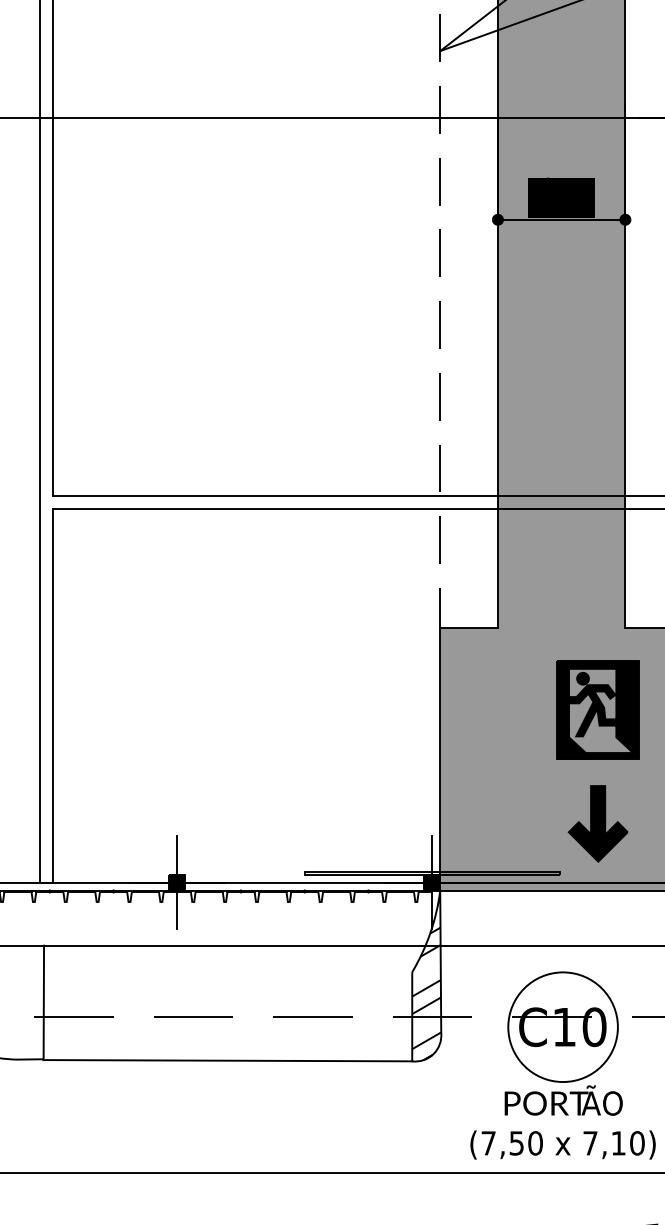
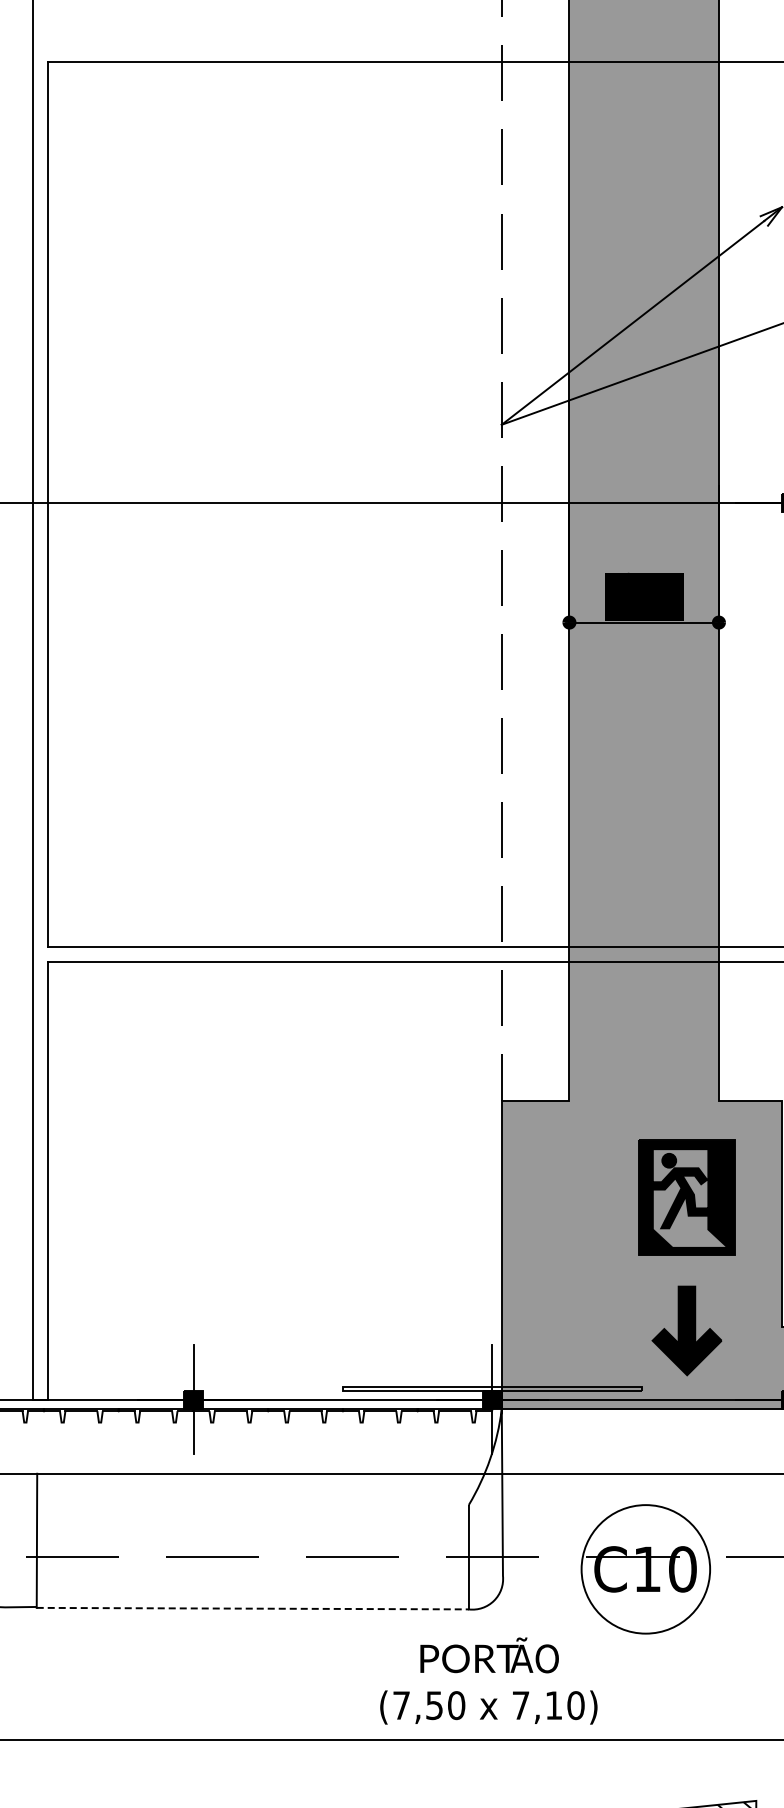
hatch: (426, 976) -> (485, 1509), removed
line: (228, 1060) -> (253, 1608), solid -> dashed
text: (562, 1121) -> (488, 1680), moved

